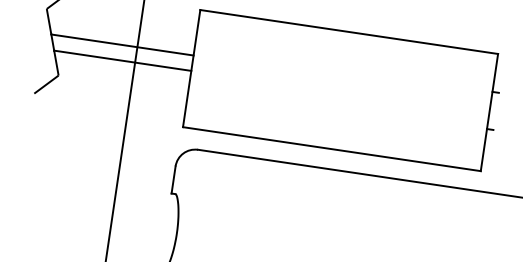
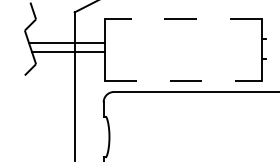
line: (349, 32) -> (183, 19), solid -> dashed
line: (332, 149) -> (183, 81), solid -> dashed

